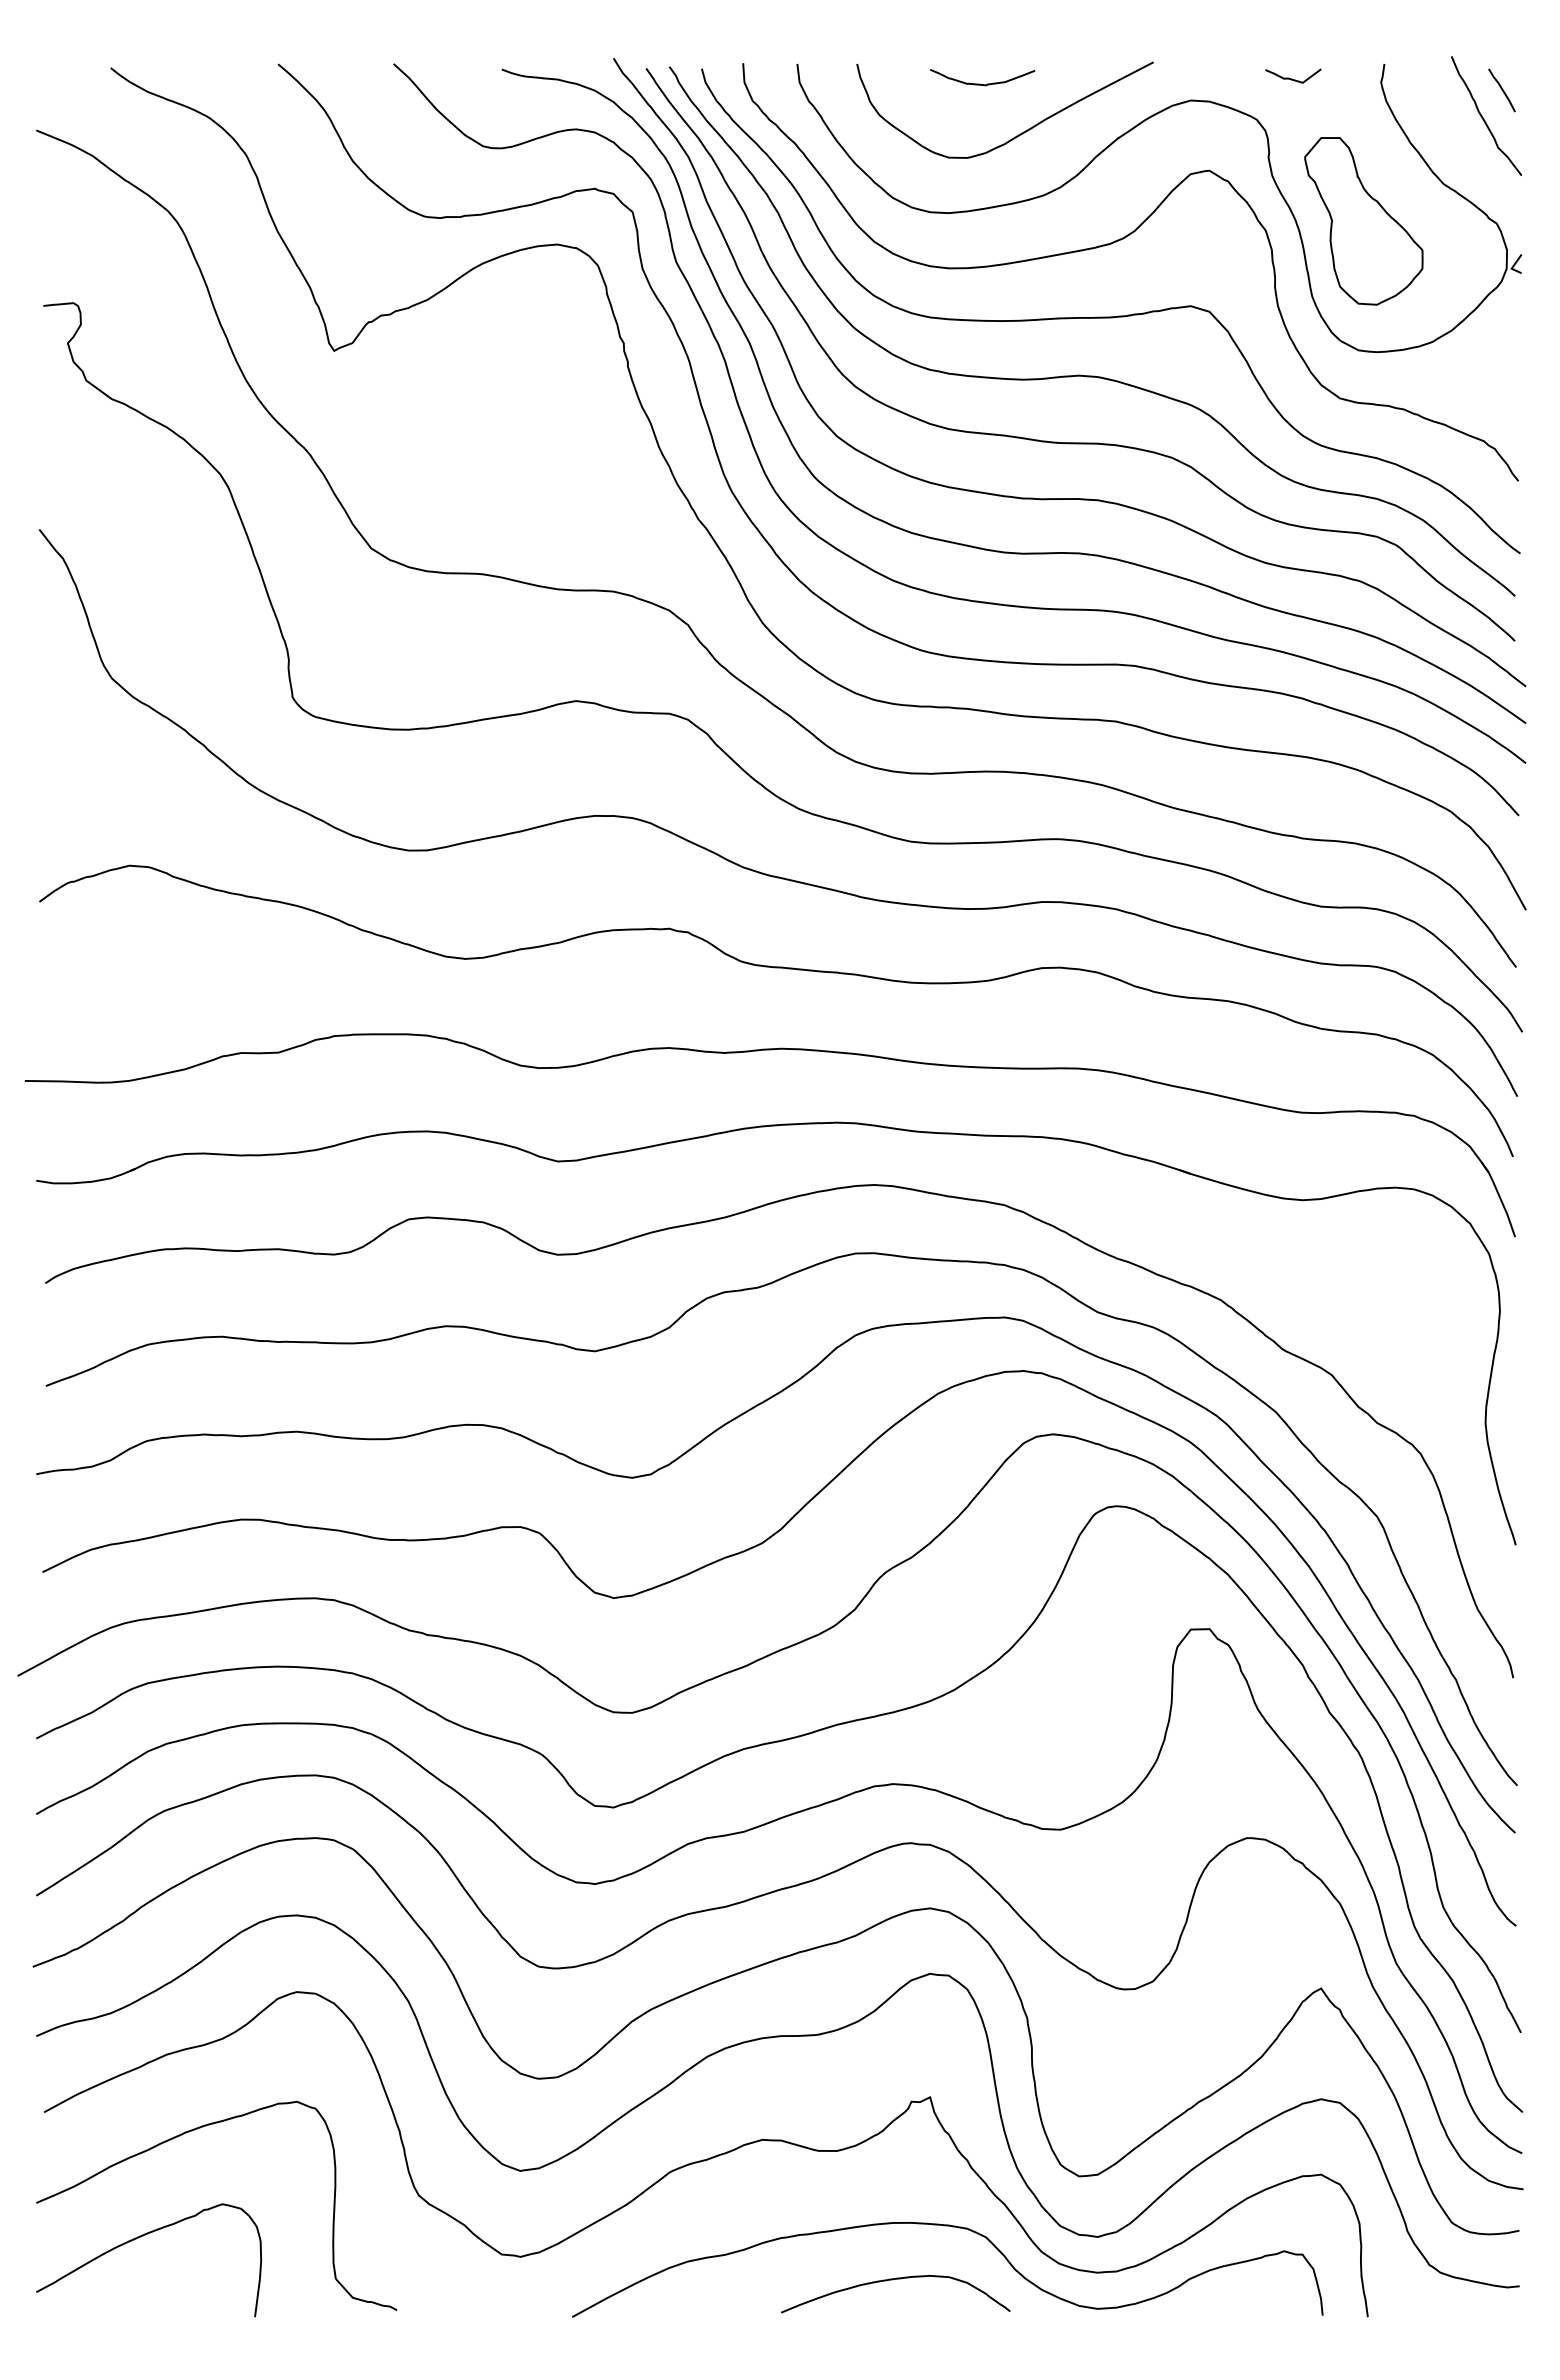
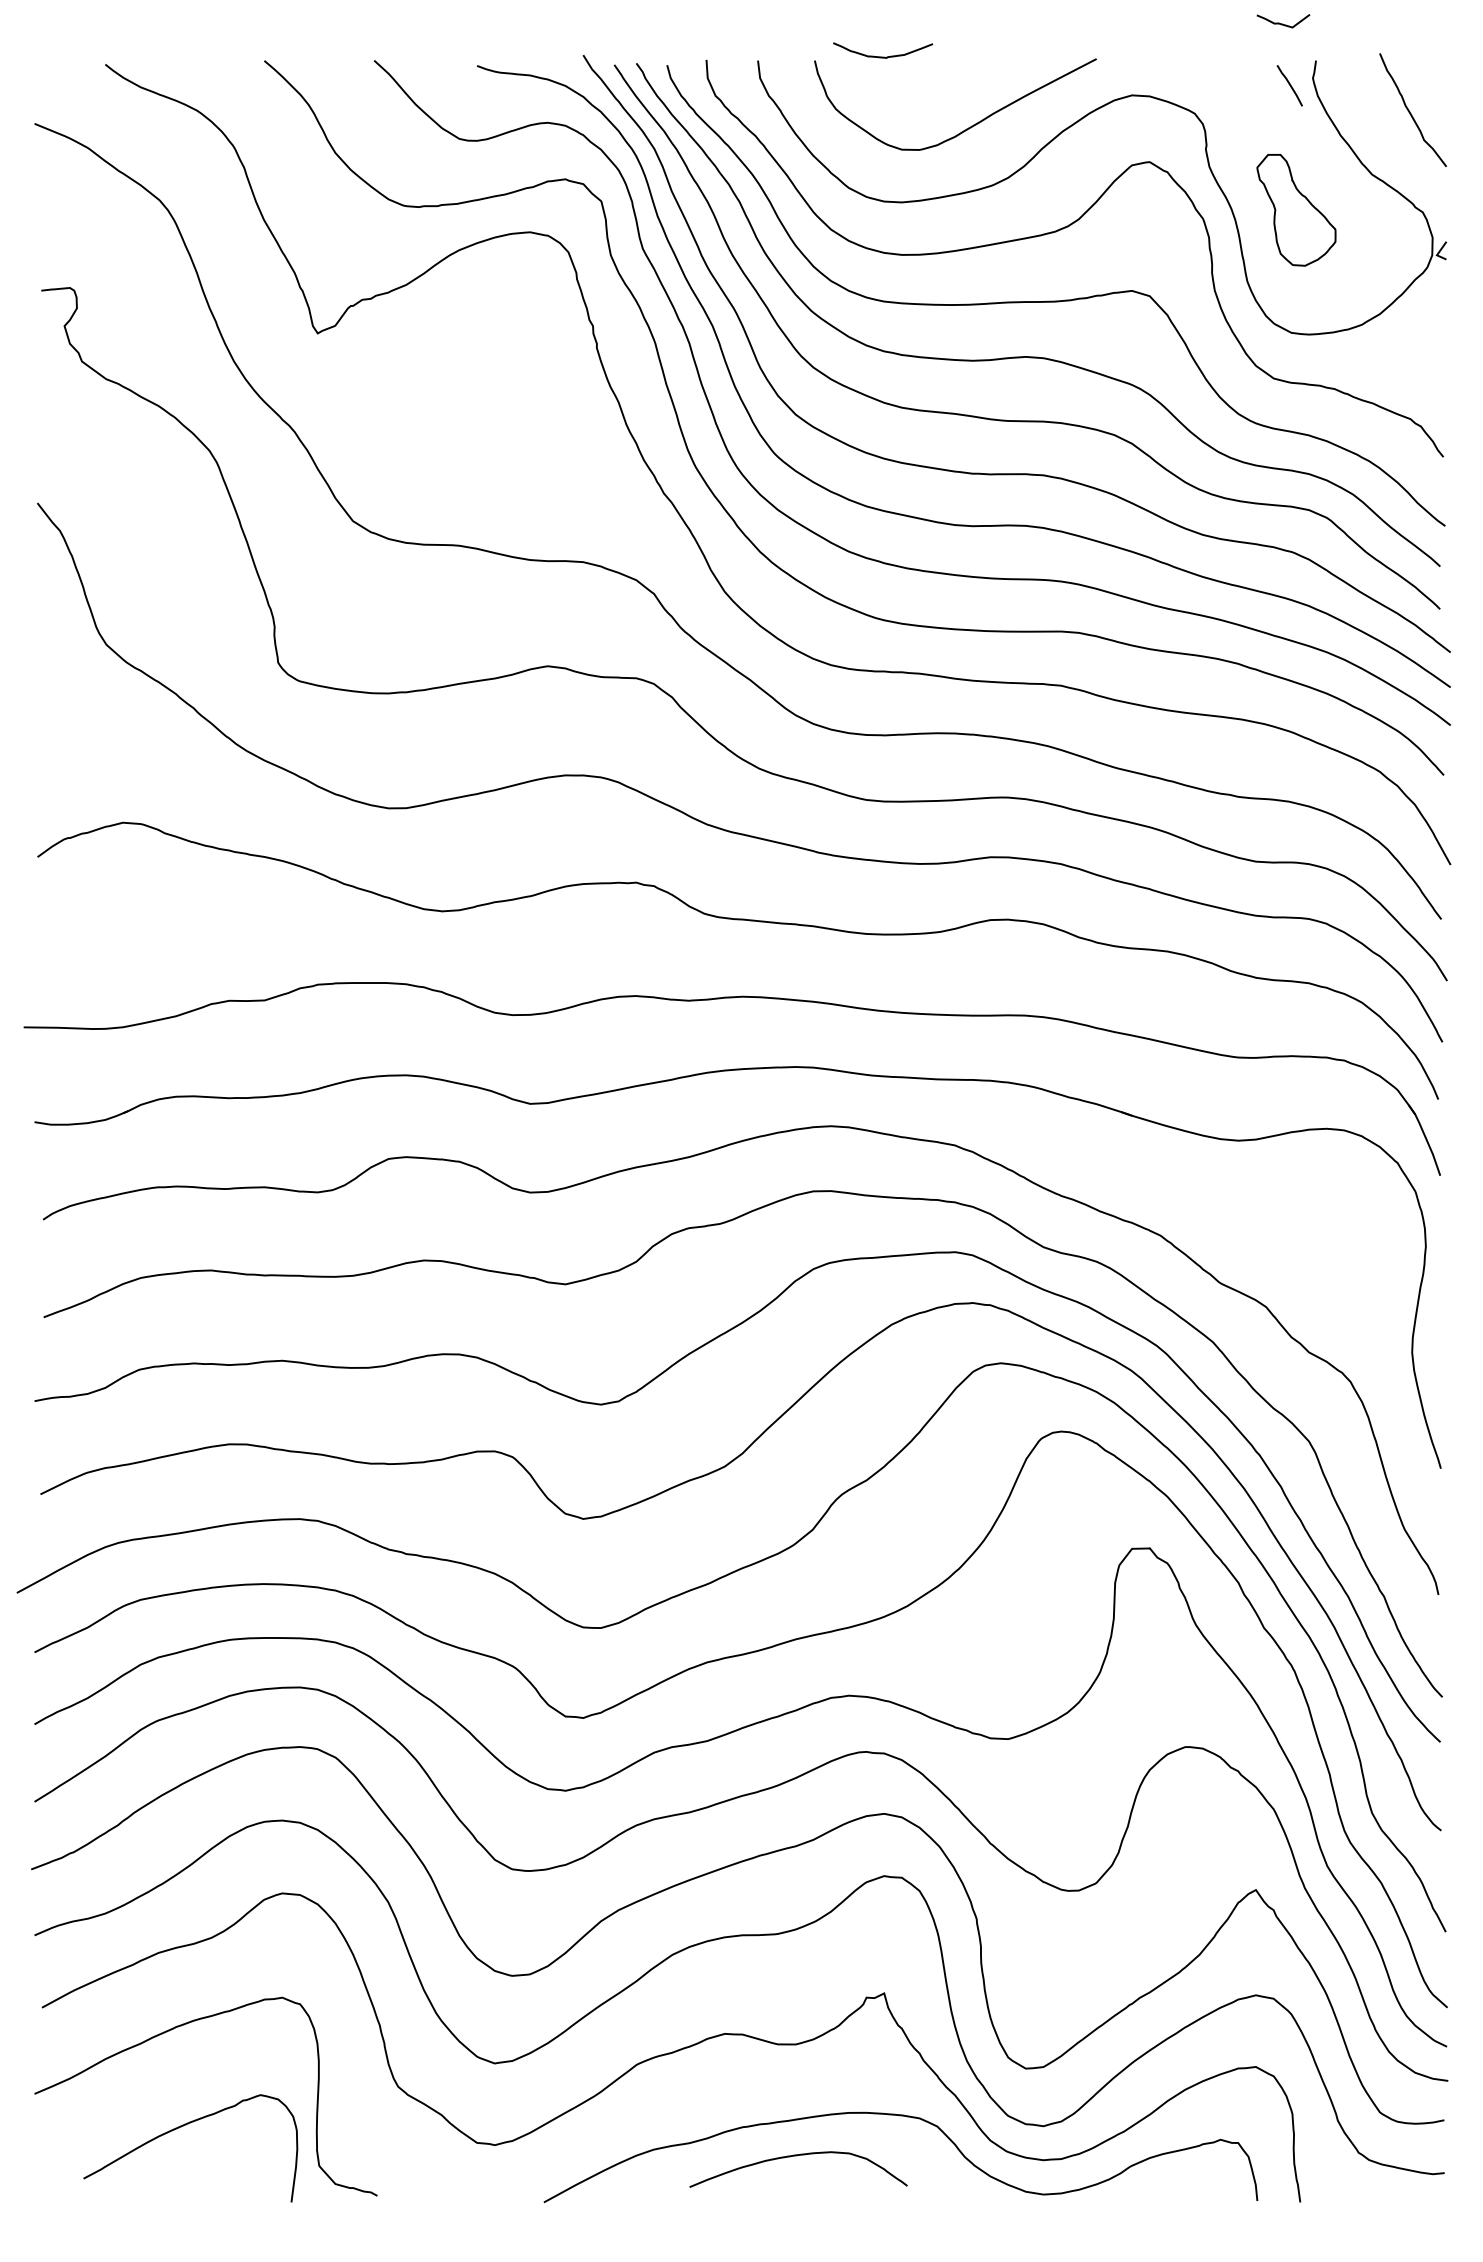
curve: (1292, 78) -> (1282, 23), moved
curve: (983, 83) -> (883, 56), moved
line: (1501, 90) -> (1289, 85), moved
part: (1363, 221) -> (1296, 210), size x0.7
curve: (137, 2239) -> (179, 2128), moved
curve: (894, 2280) -> (797, 2156), moved

